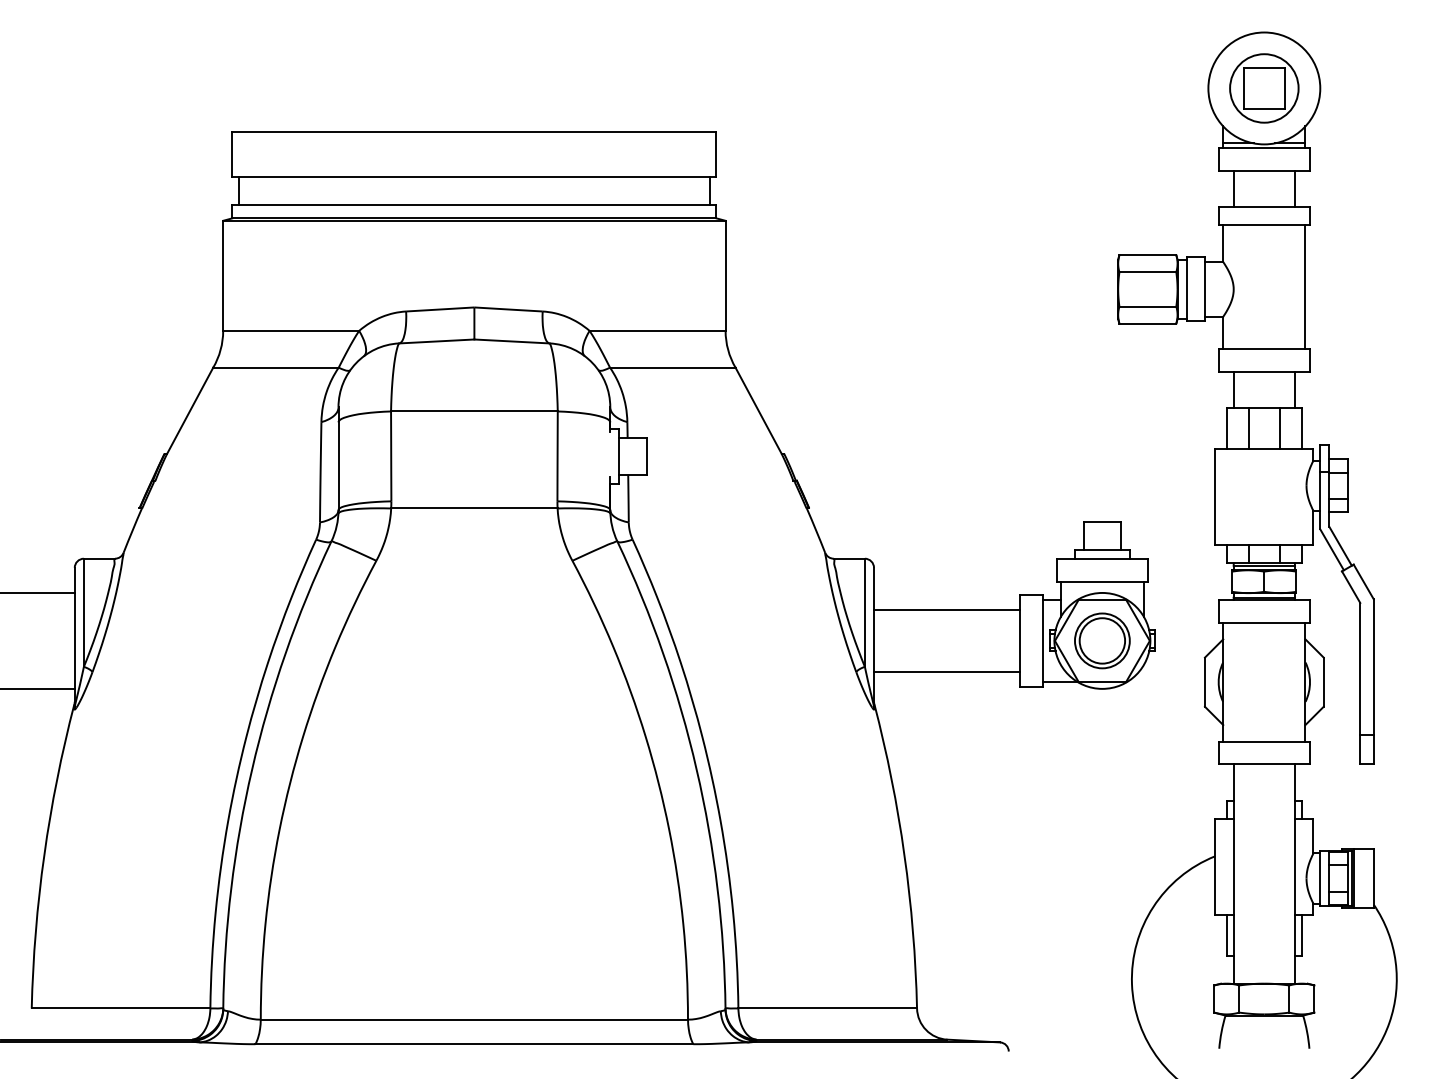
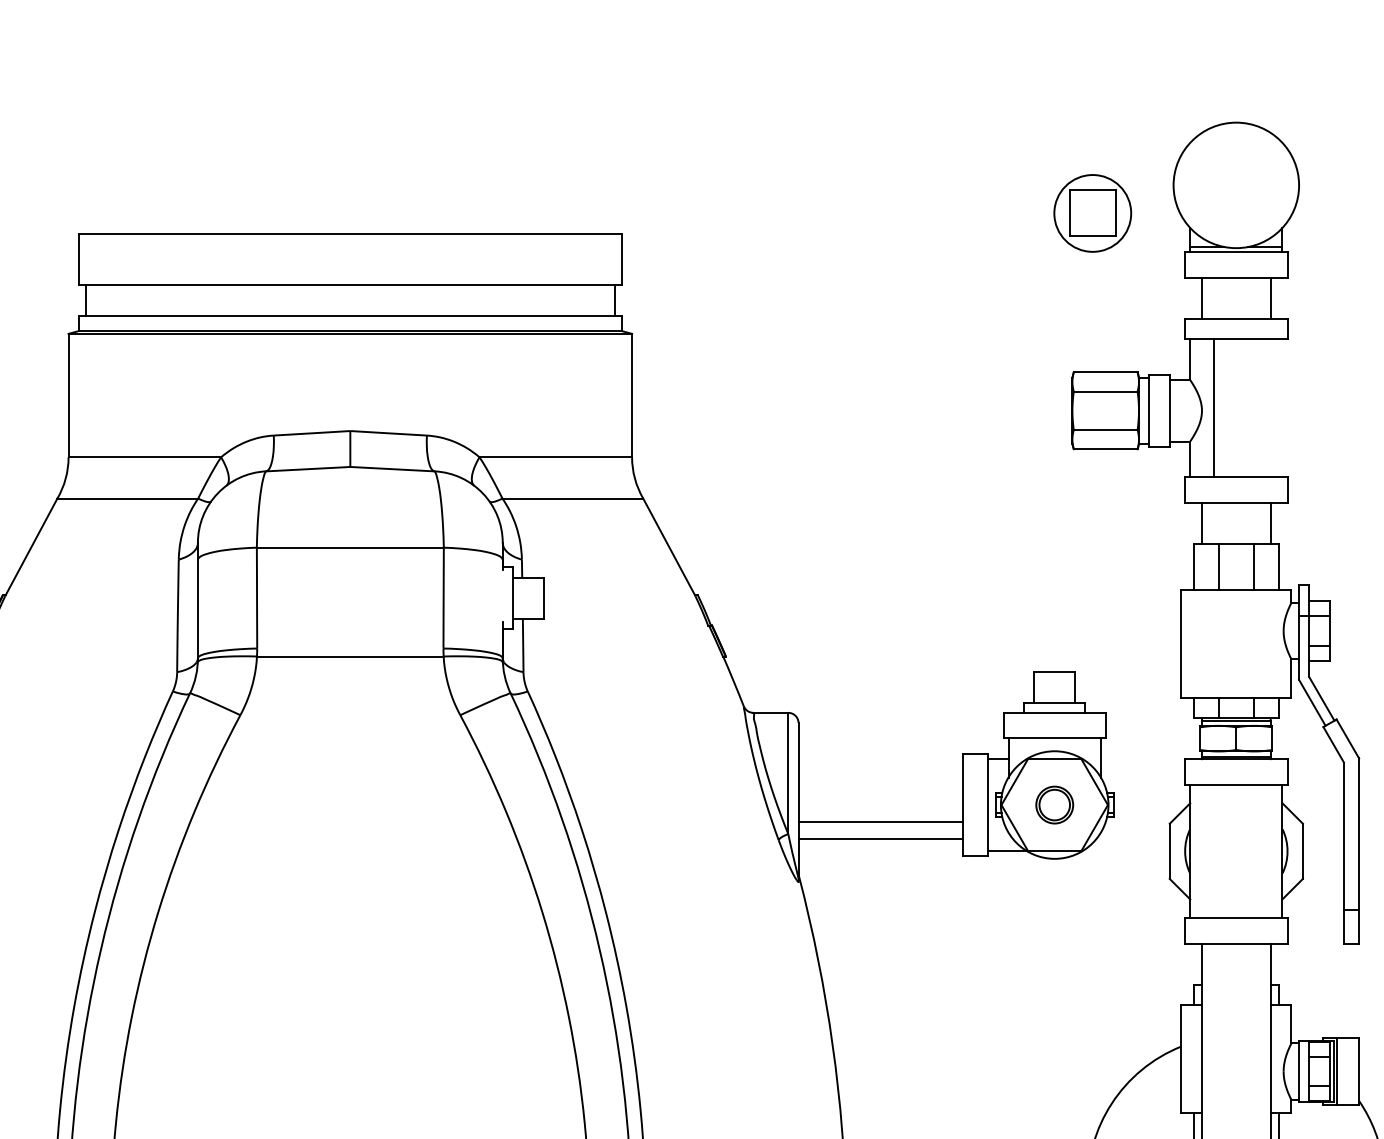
part: (1264, 88) -> (1092, 213), moved
line: (1305, 286) -> (1214, 407), moved
line: (947, 610) -> (880, 822), moved
part: (1102, 640) -> (1054, 804), size x0.6

